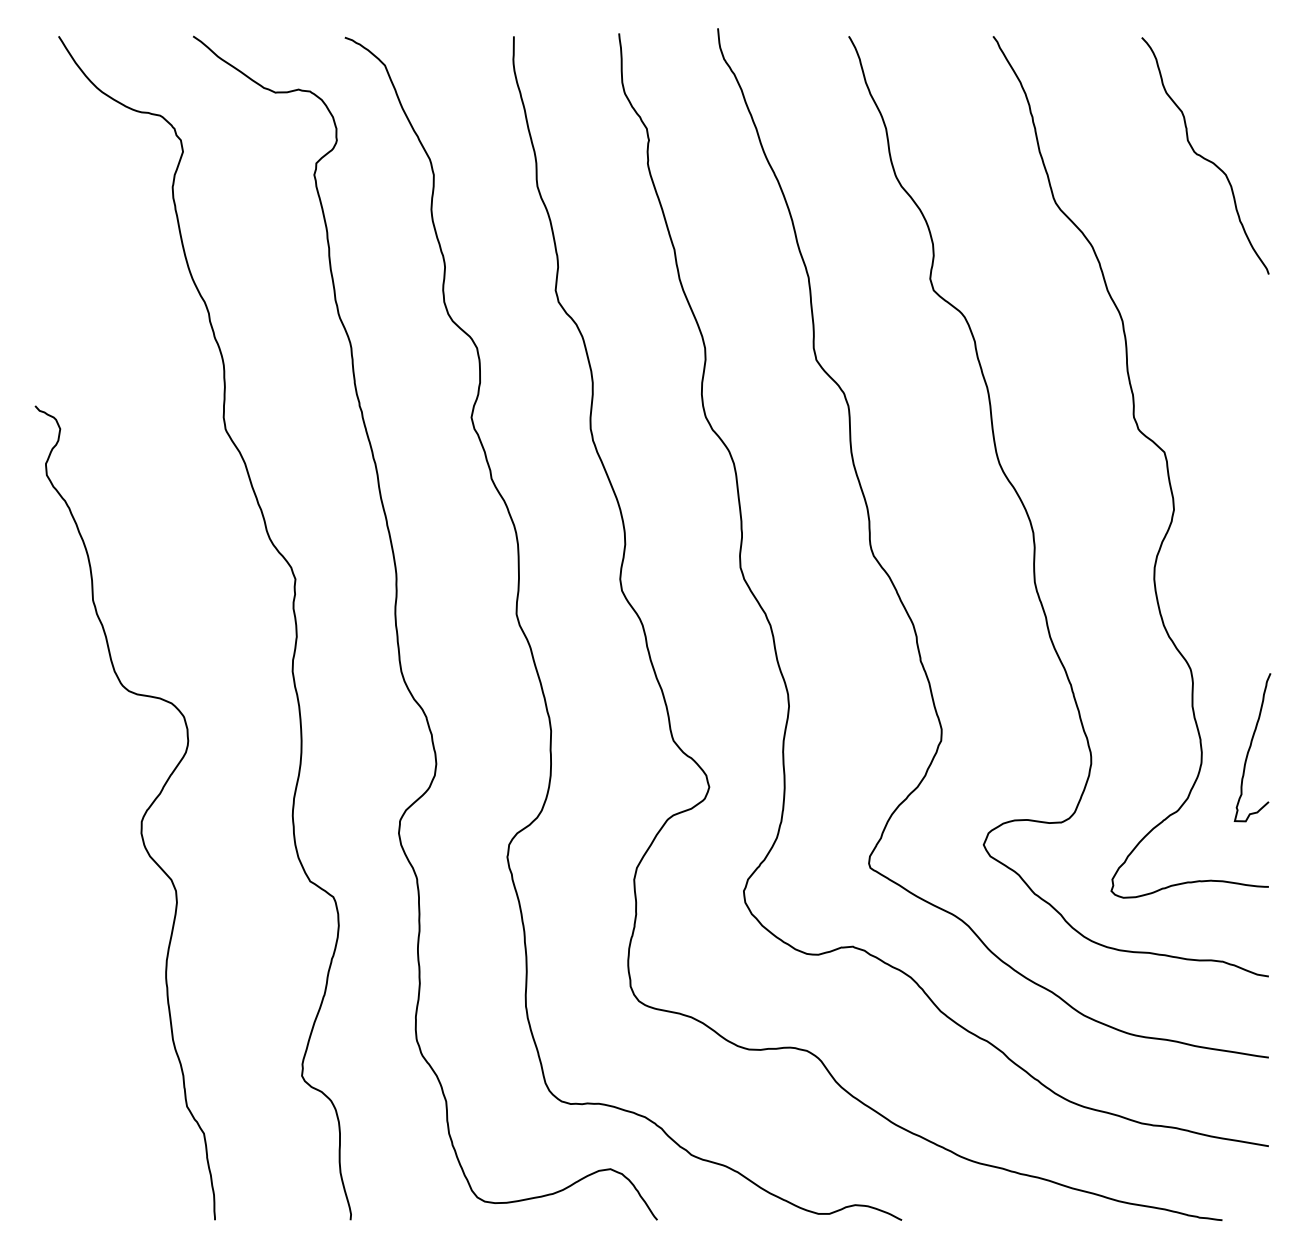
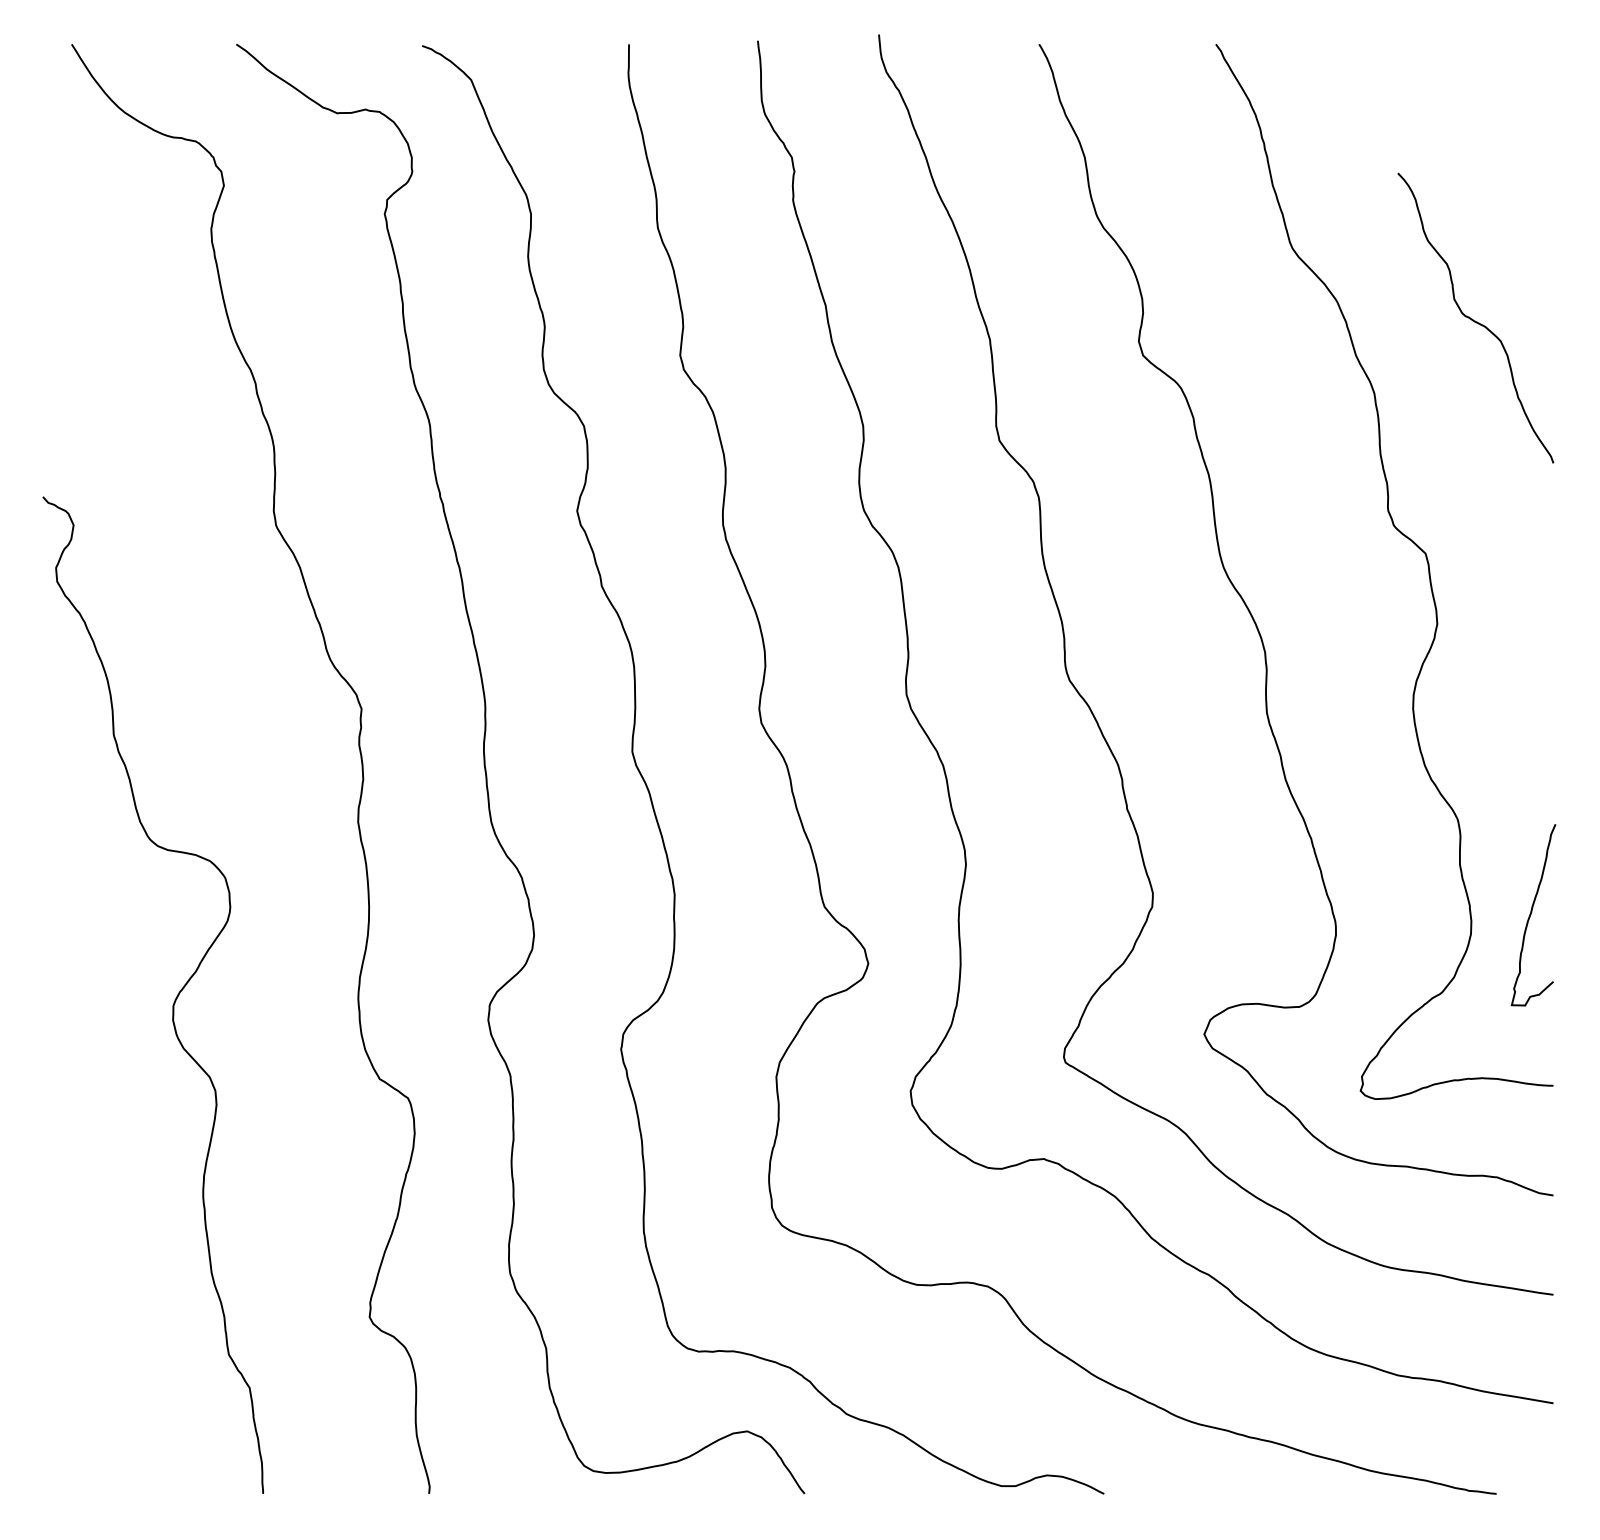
curve: (1203, 156) -> (1473, 318), moved

